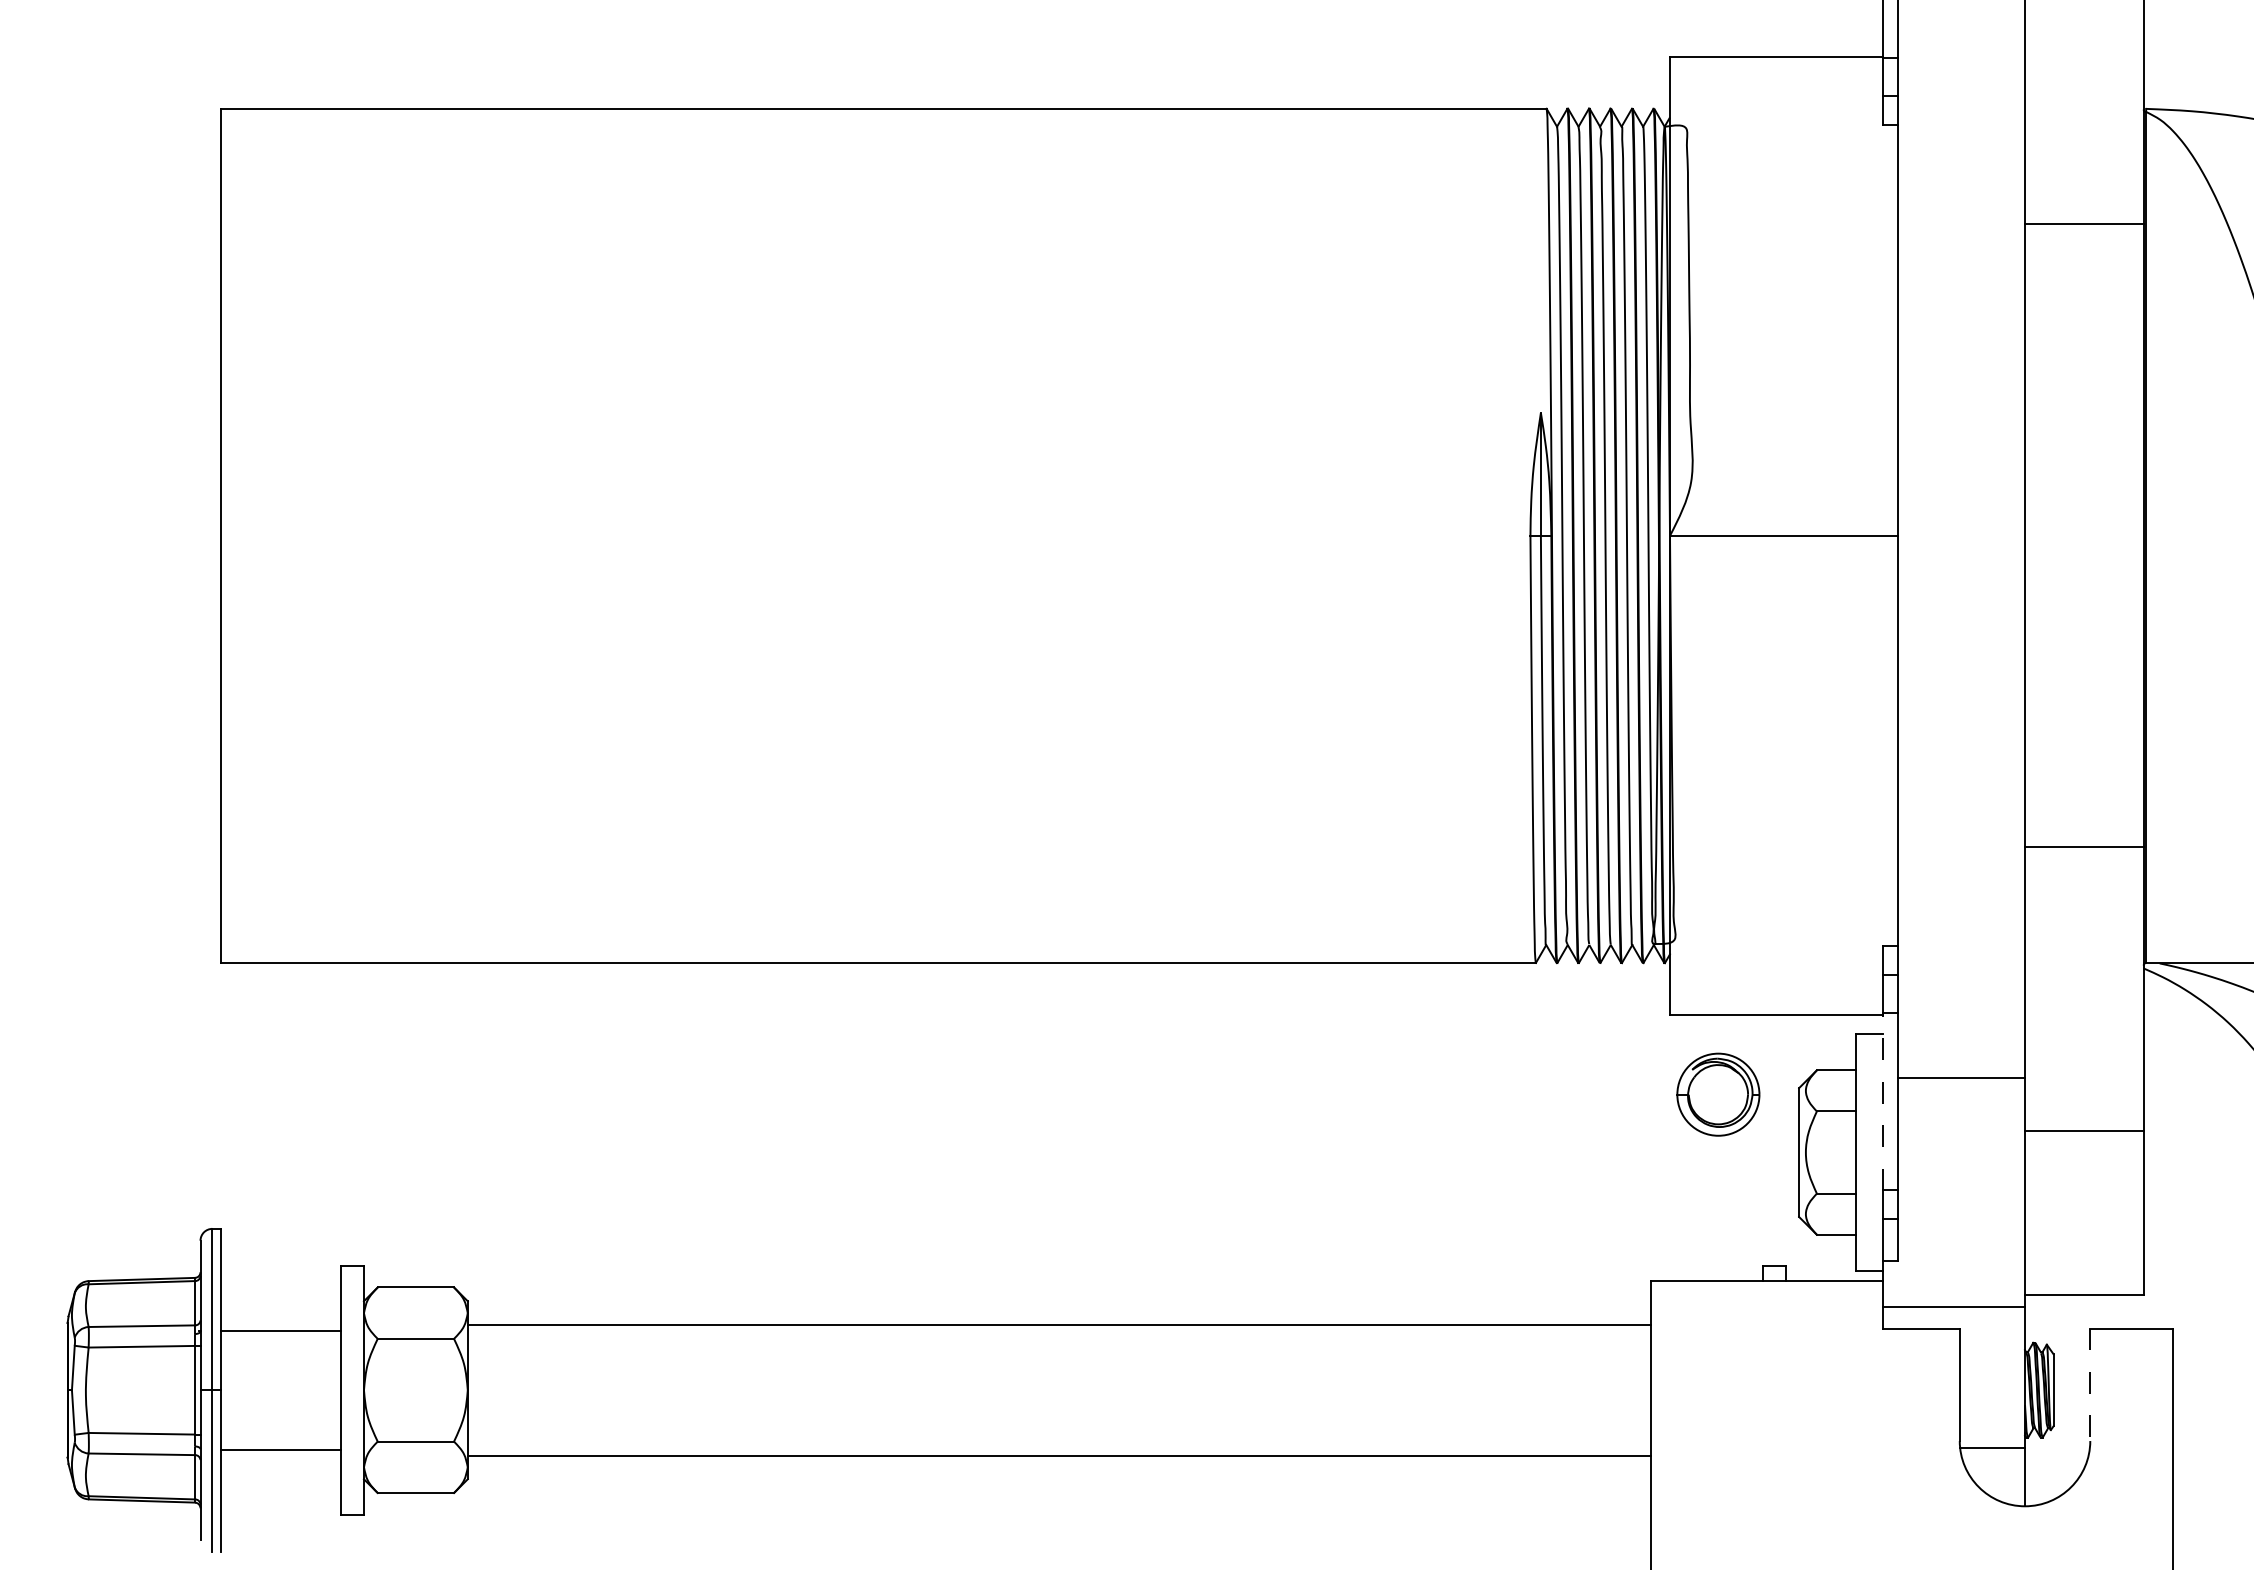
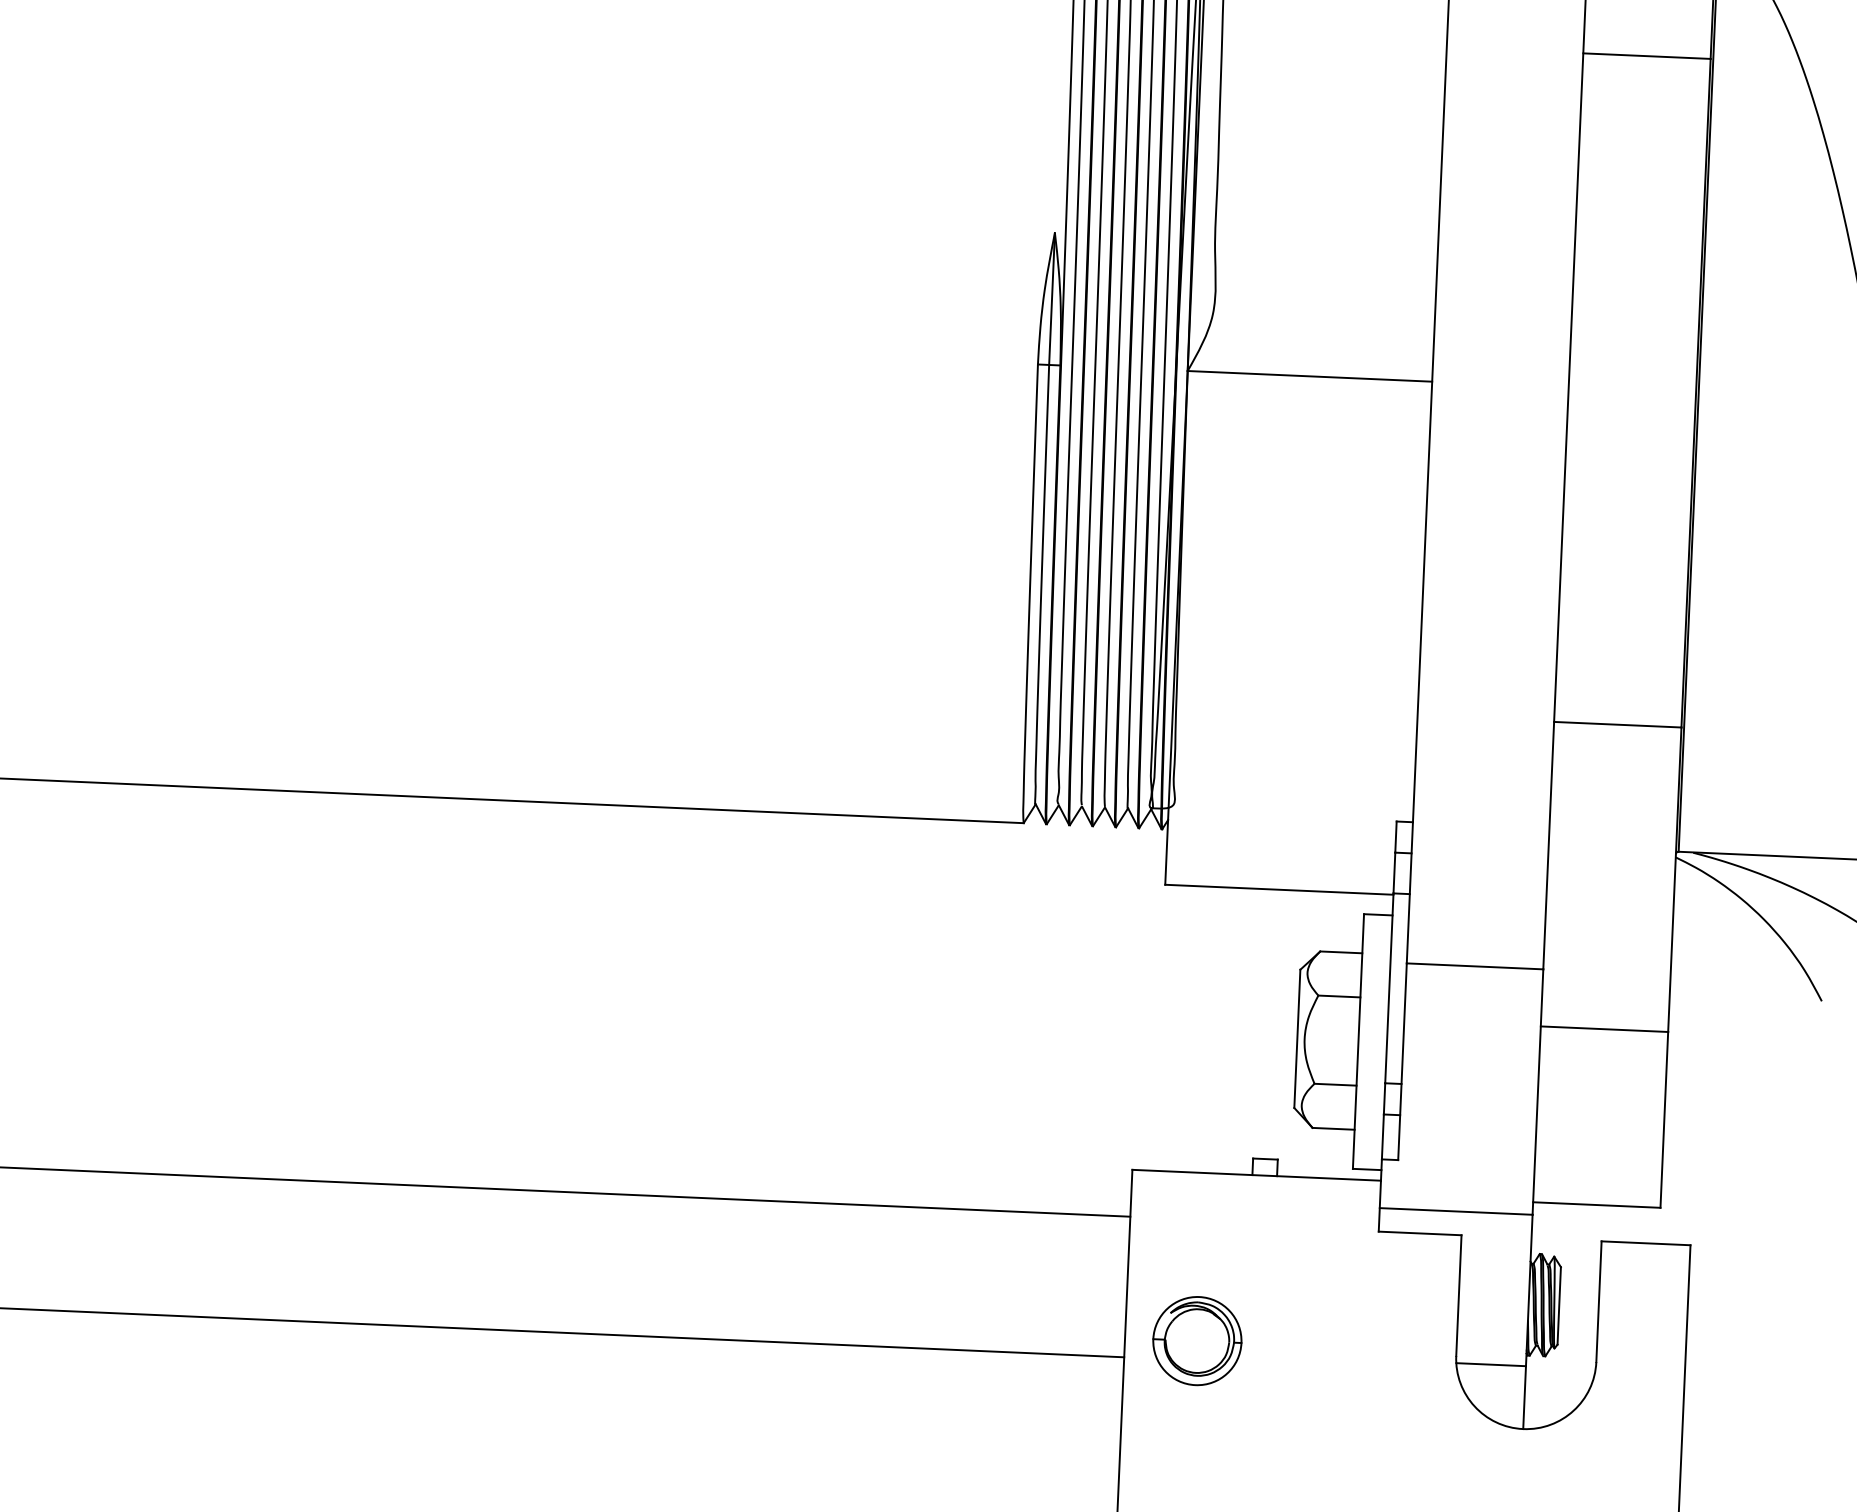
part: (1718, 1094) -> (1197, 1340), moved
line: (1882, 1101) -> (1389, 987), dashed -> solid
line: (2090, 1385) -> (1599, 1302), dashed -> solid

